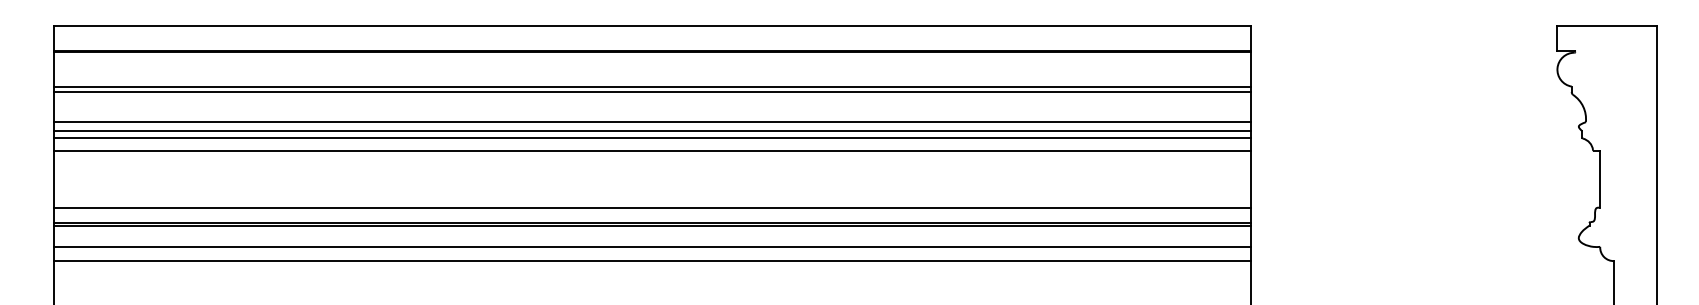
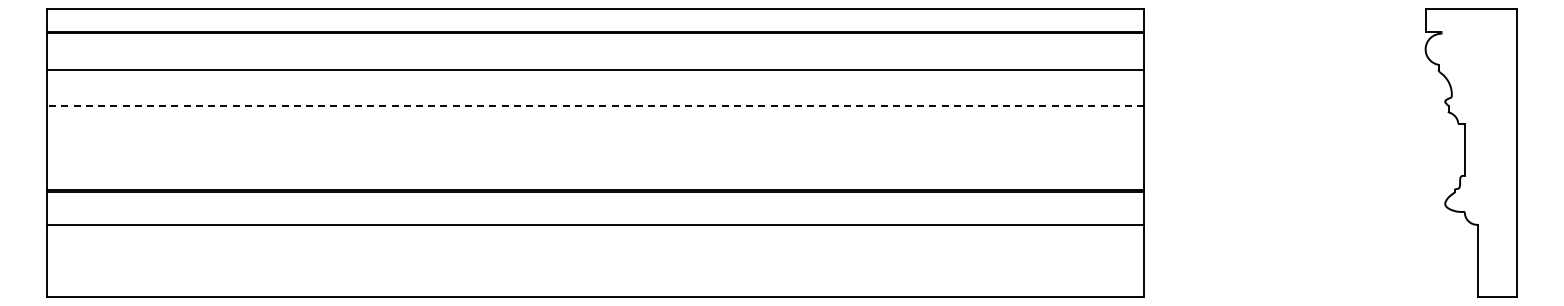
line: (652, 86) -> (595, 64), removed
line: (652, 122) -> (595, 97), removed
line: (652, 130) -> (595, 105), solid -> dashed
line: (652, 137) -> (595, 111), removed
line: (652, 150) -> (595, 123), removed
line: (652, 207) -> (595, 175), removed
line: (652, 246) -> (595, 211), removed

